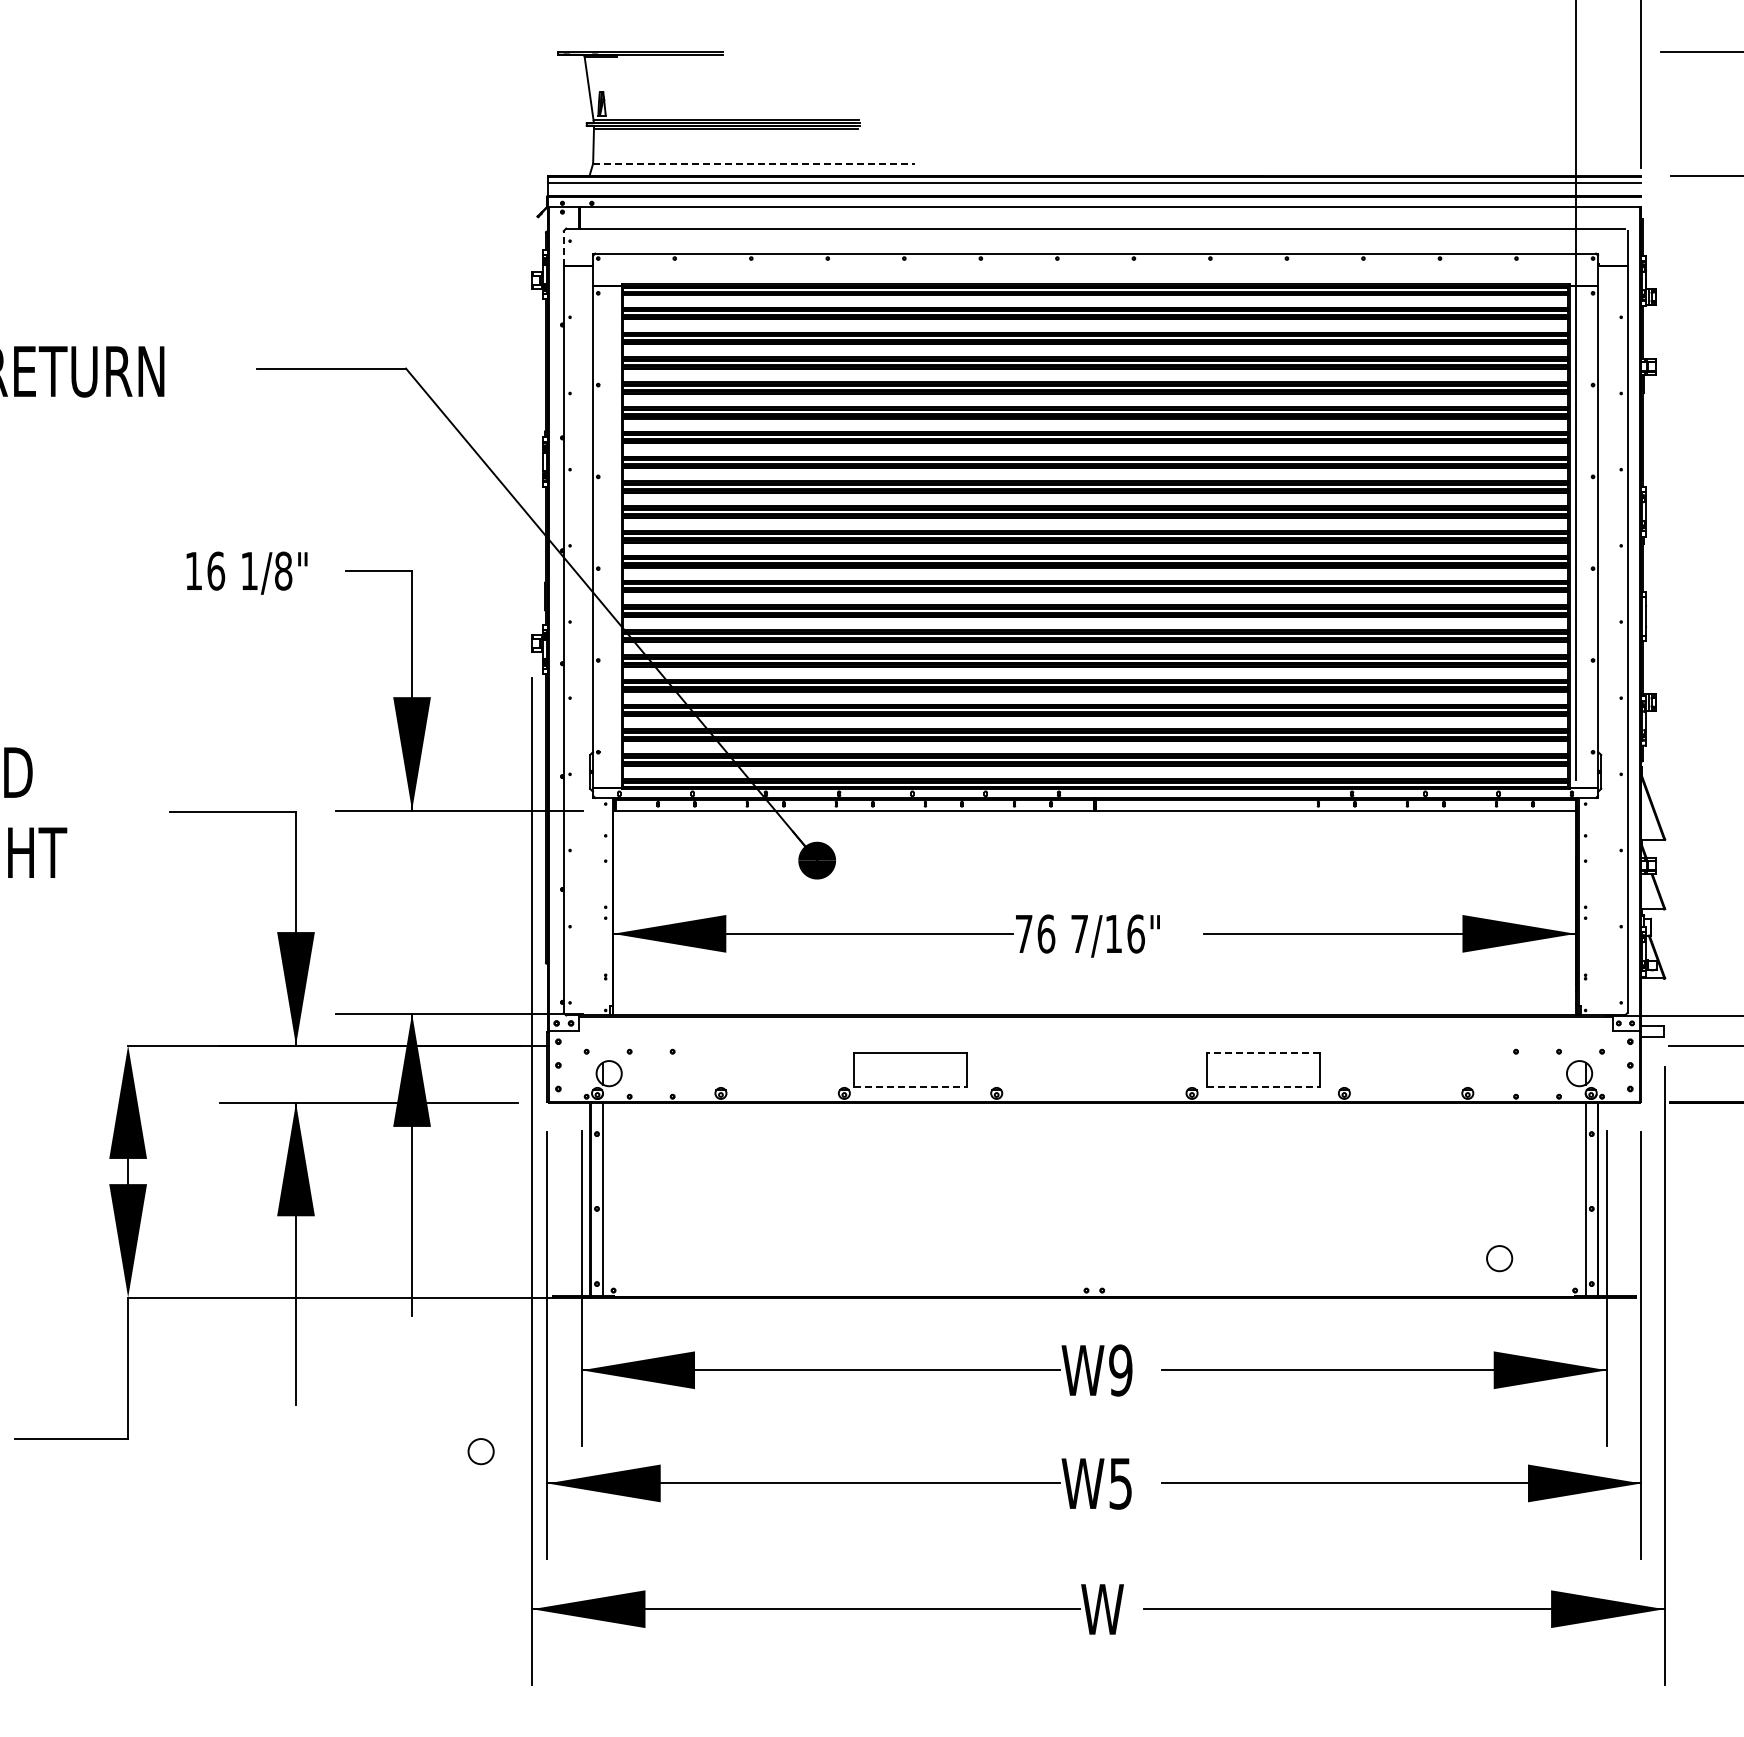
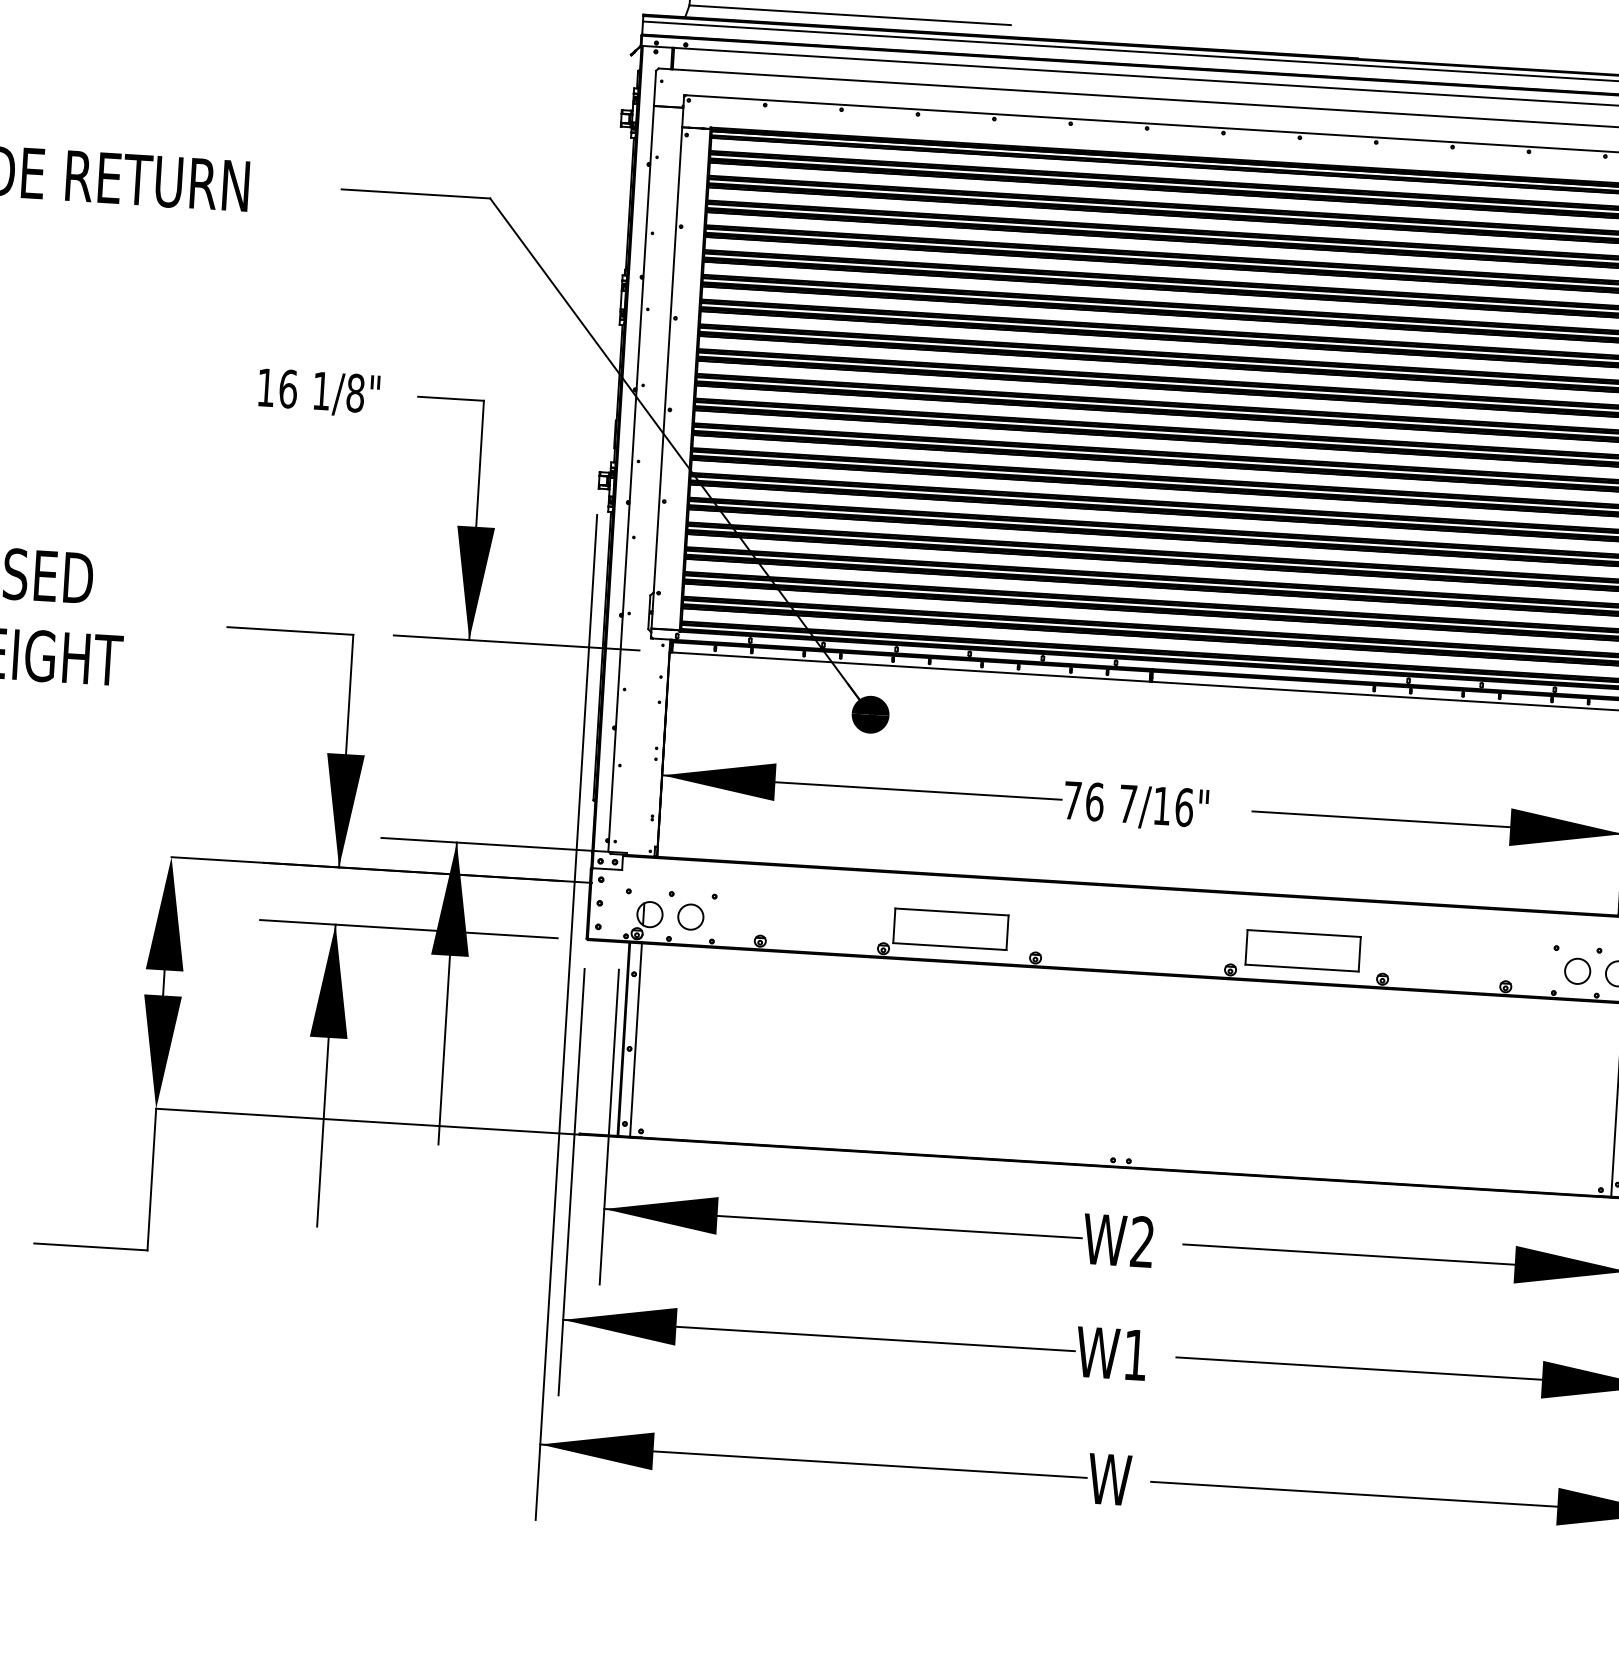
line: (754, 163) -> (850, 15), dashed -> solid
line: (563, 248) -> (654, 88), dashed -> solid
line: (1263, 1052) -> (1304, 933), dashed -> solid
line: (910, 1087) -> (949, 946), dashed -> solid
line: (1263, 1087) -> (1302, 968), dashed -> solid
circle: (1499, 1258) -> (1577, 971), moved
text: (1120, 1370) -> (1142, 1242), W9 -> W2
circle: (480, 1451) -> (690, 916), moved
text: (1120, 1483) -> (1135, 1354), W5 -> W1

